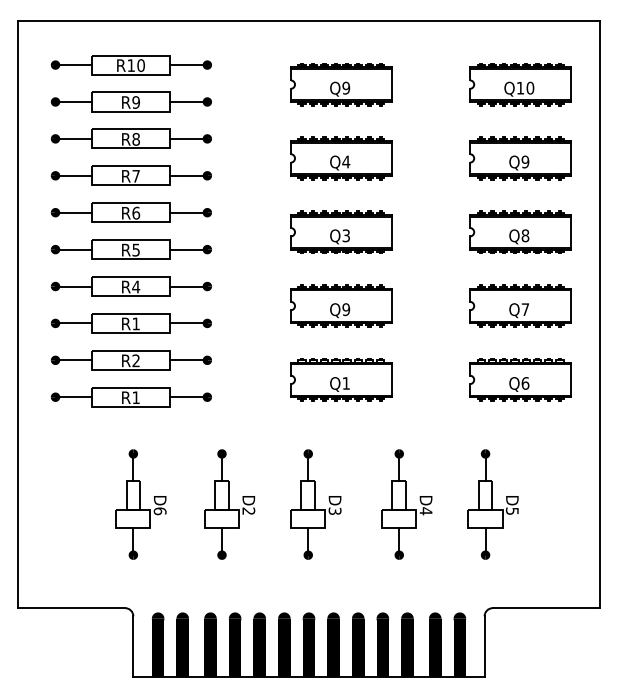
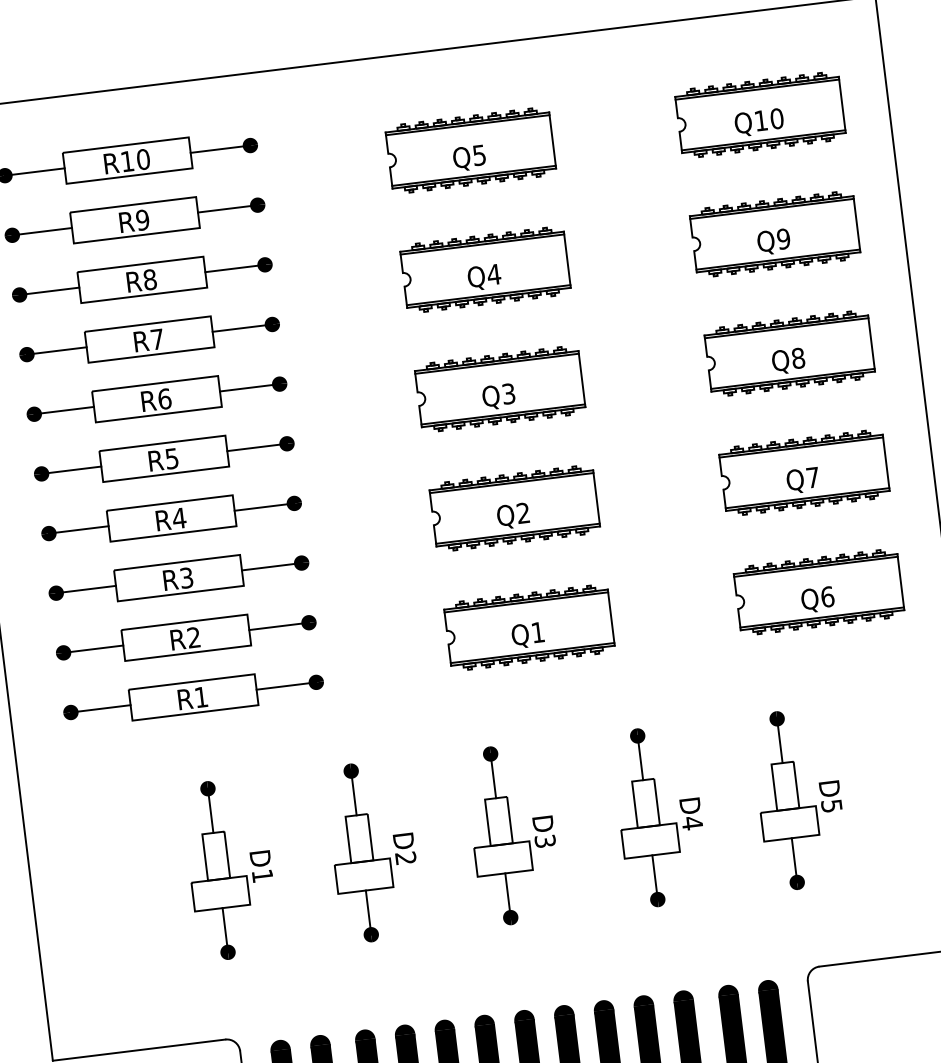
text: (346, 87) -> (479, 154), Q9 -> Q5
text: (346, 309) -> (523, 512), Q9 -> Q2
text: (135, 323) -> (185, 577), R1 -> R3
text: (159, 511) -> (261, 876), D6 -> D1

